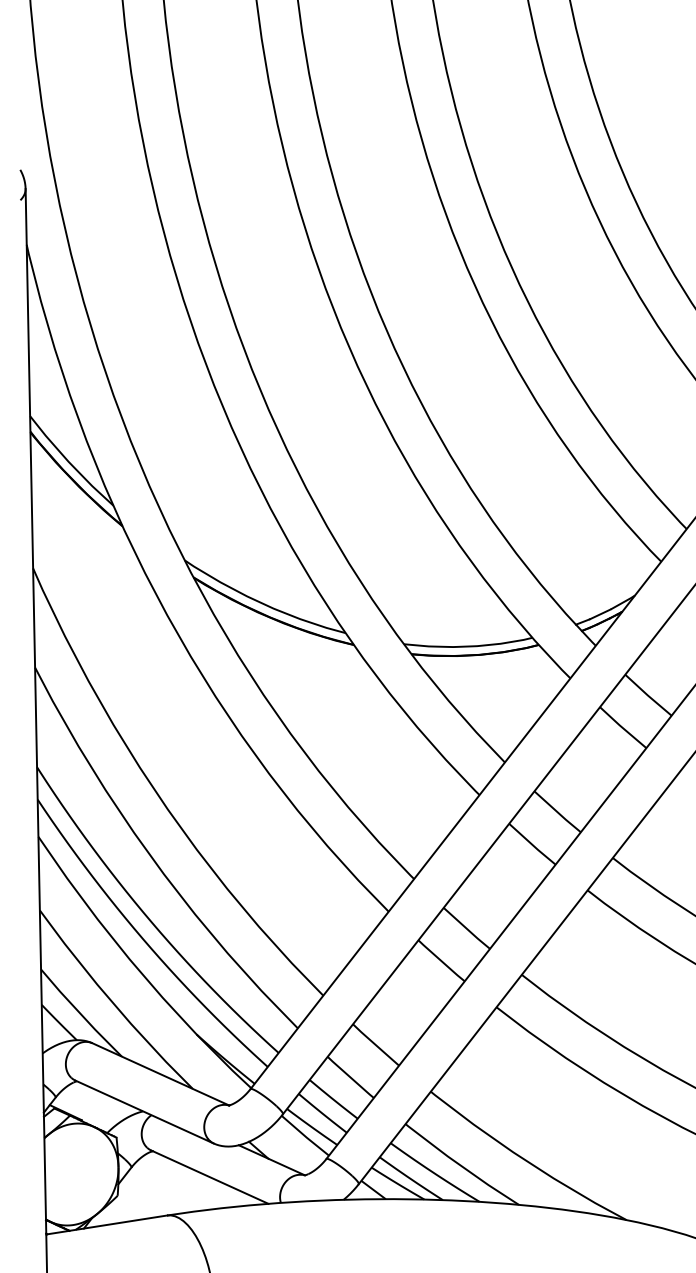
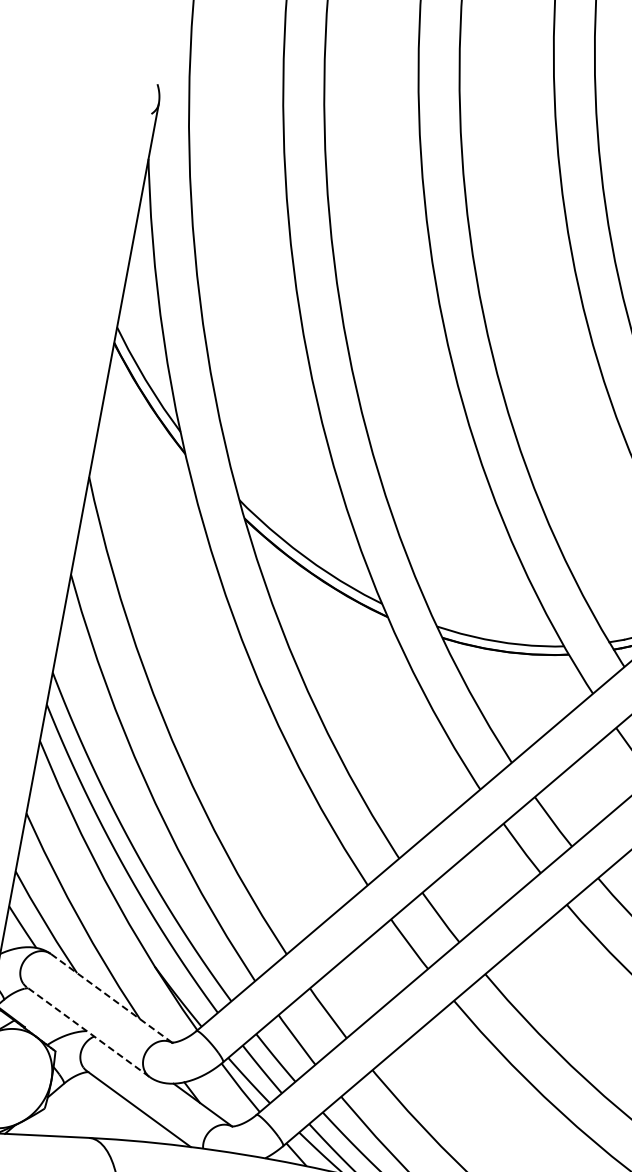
line: (160, 1074) -> (111, 998), solid -> dashed
line: (144, 1111) -> (88, 1031), solid -> dashed

